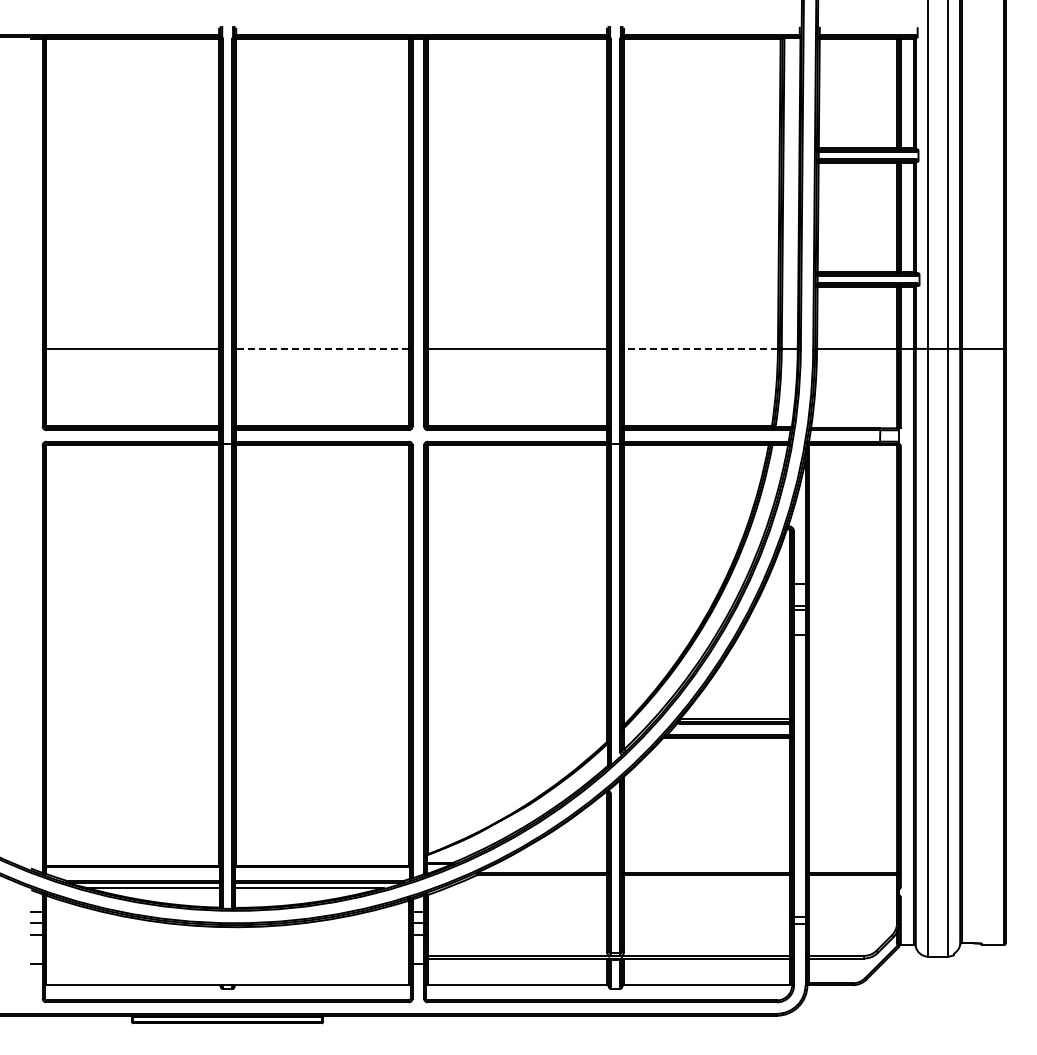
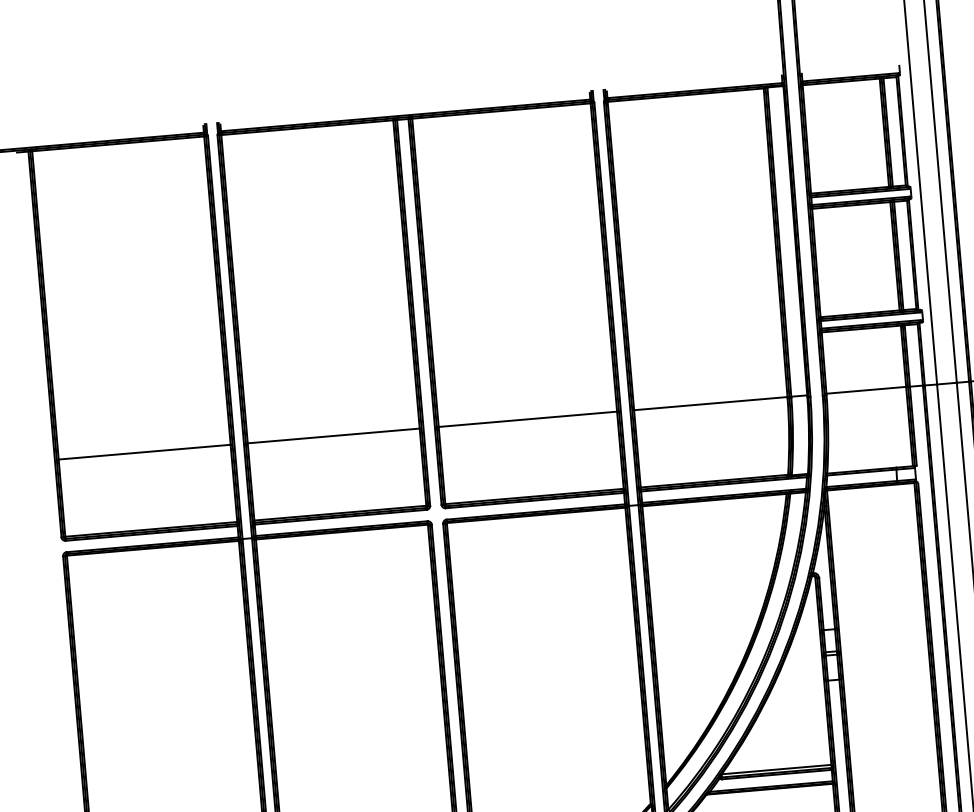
line: (322, 348) -> (333, 435), dashed -> solid
line: (700, 348) -> (710, 403), dashed -> solid

